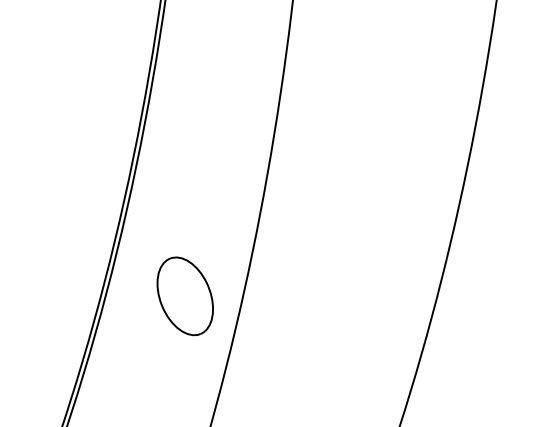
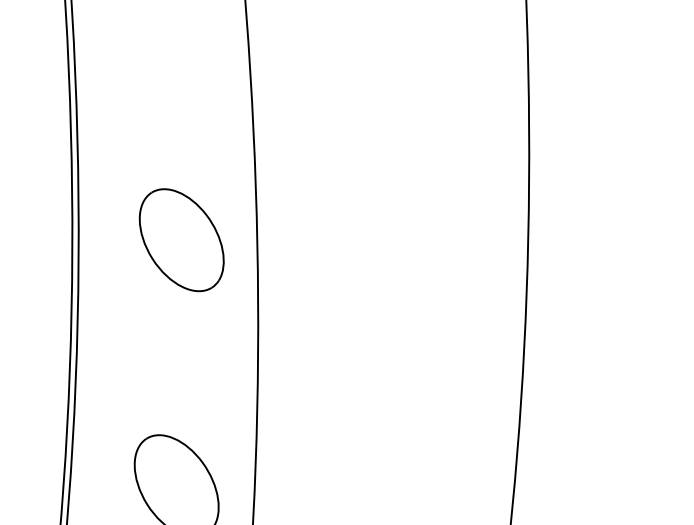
part: (220, 121) -> (180, 239), added

